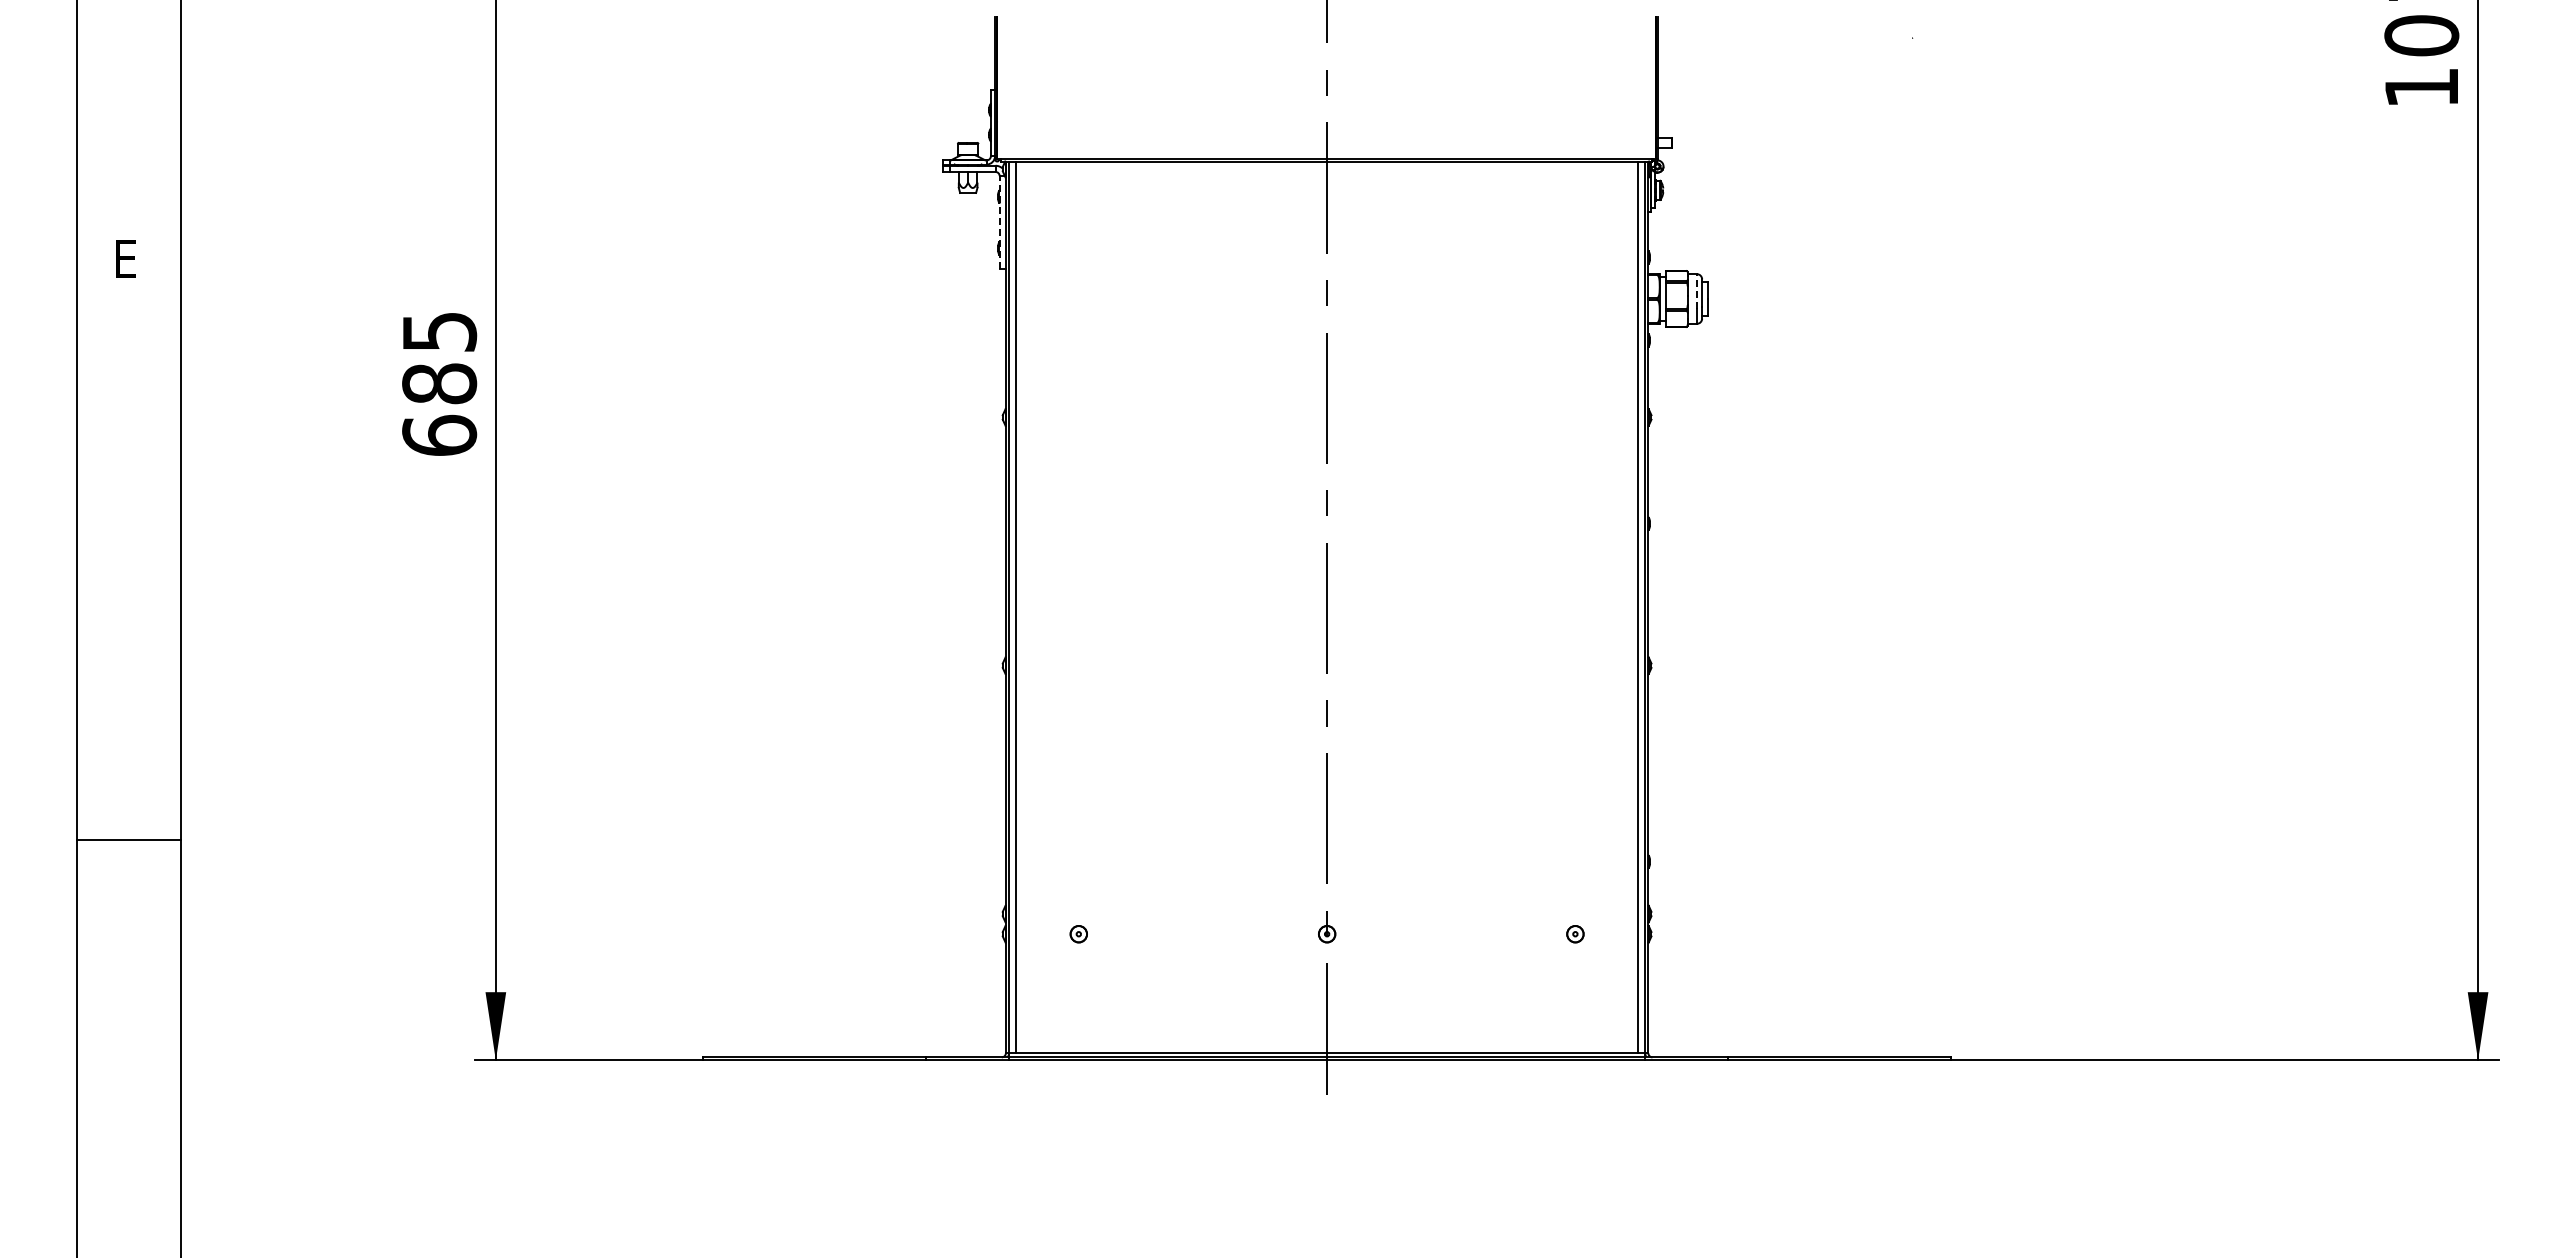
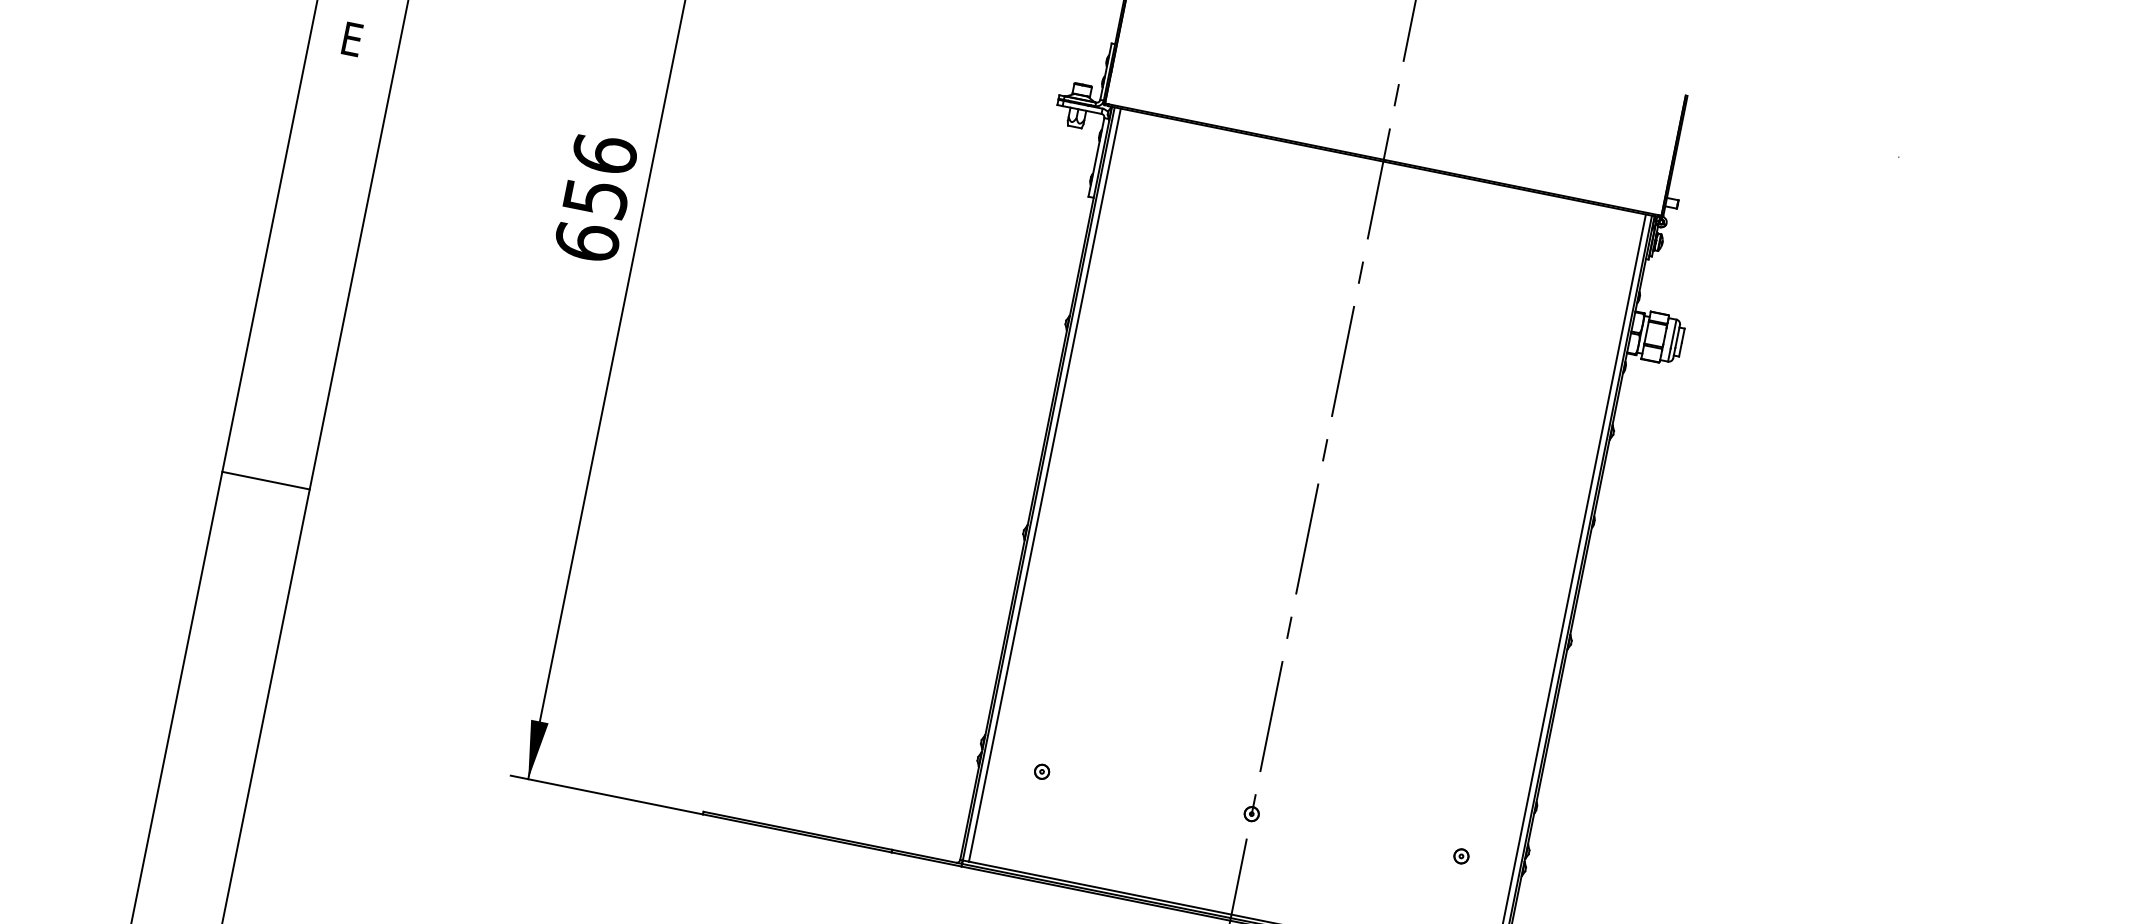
line: (999, 222) -> (1096, 157), dashed -> solid
line: (1696, 290) -> (1673, 333), dashed -> solid
text: (439, 357) -> (600, 175), 685 -> 656
line: (128, 839) -> (265, 480), moved

